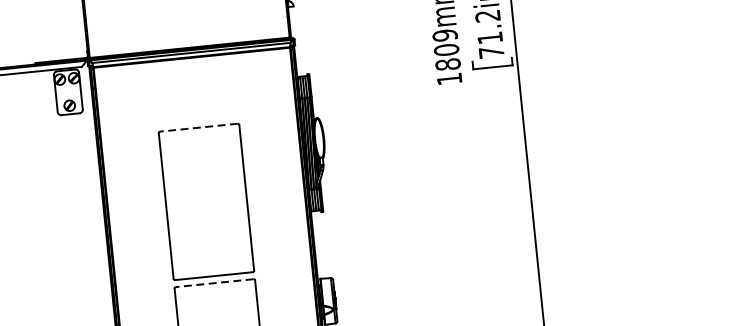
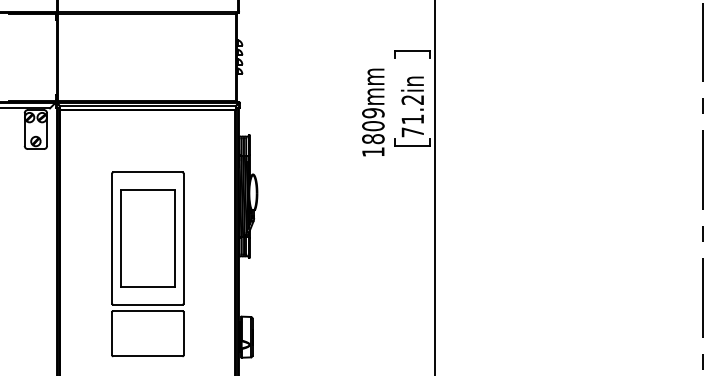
line: (198, 127) -> (147, 172), dashed -> solid
part: (205, 201) -> (147, 238), added
line: (214, 283) -> (147, 311), dashed -> solid

